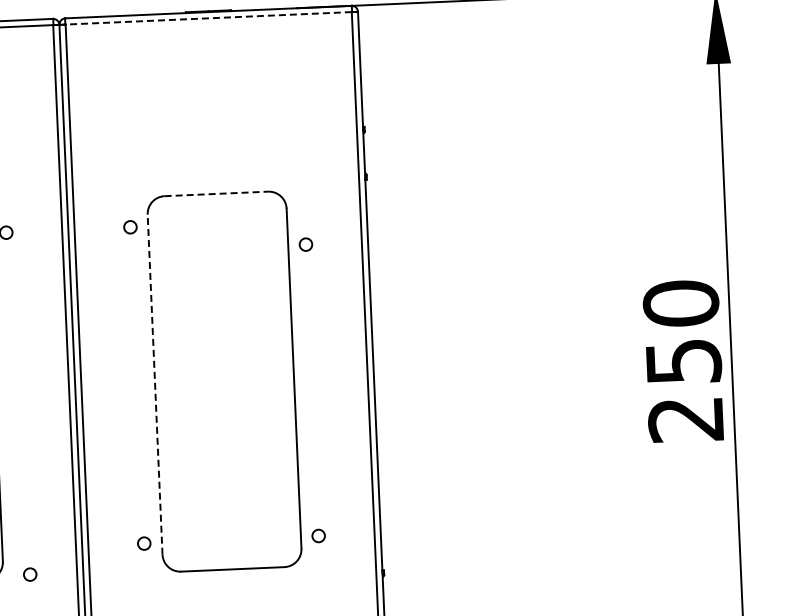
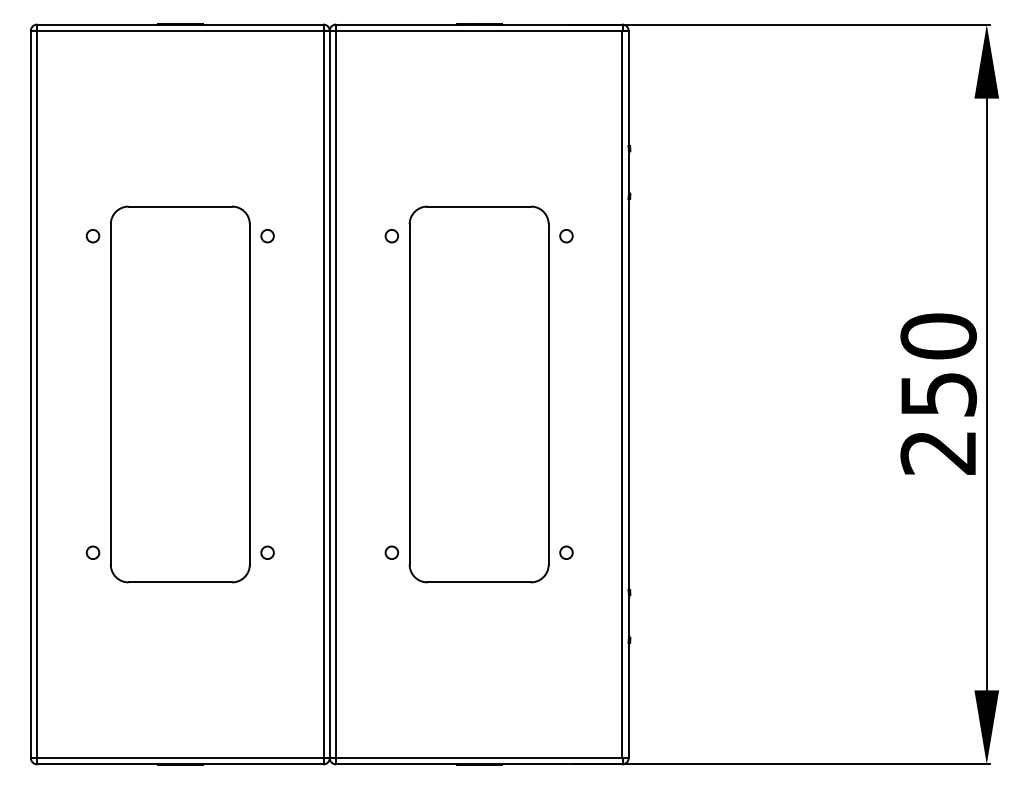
line: (208, 18) -> (478, 30), dashed -> solid
line: (216, 193) -> (479, 206), dashed -> solid
circle: (306, 244) -> (566, 236), moved
line: (154, 384) -> (409, 394), dashed -> solid
circle: (30, 574) -> (267, 552), moved

